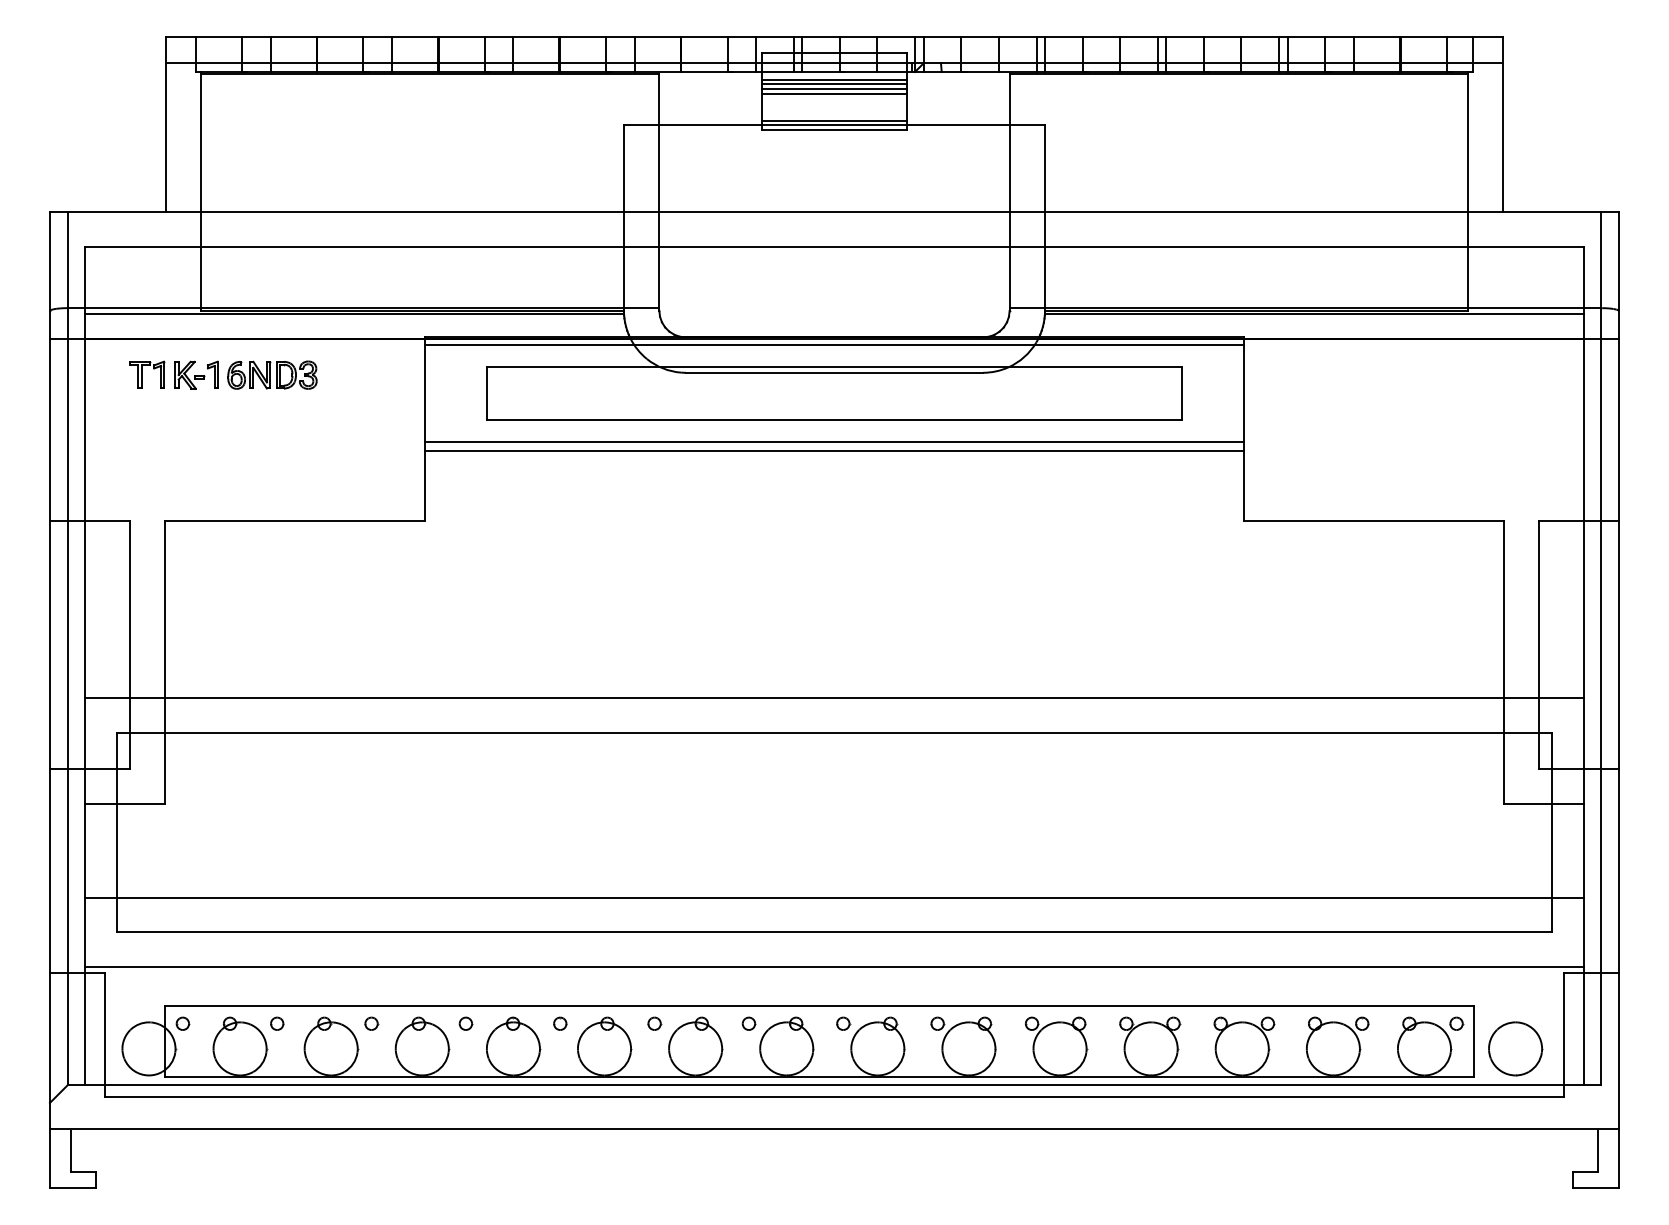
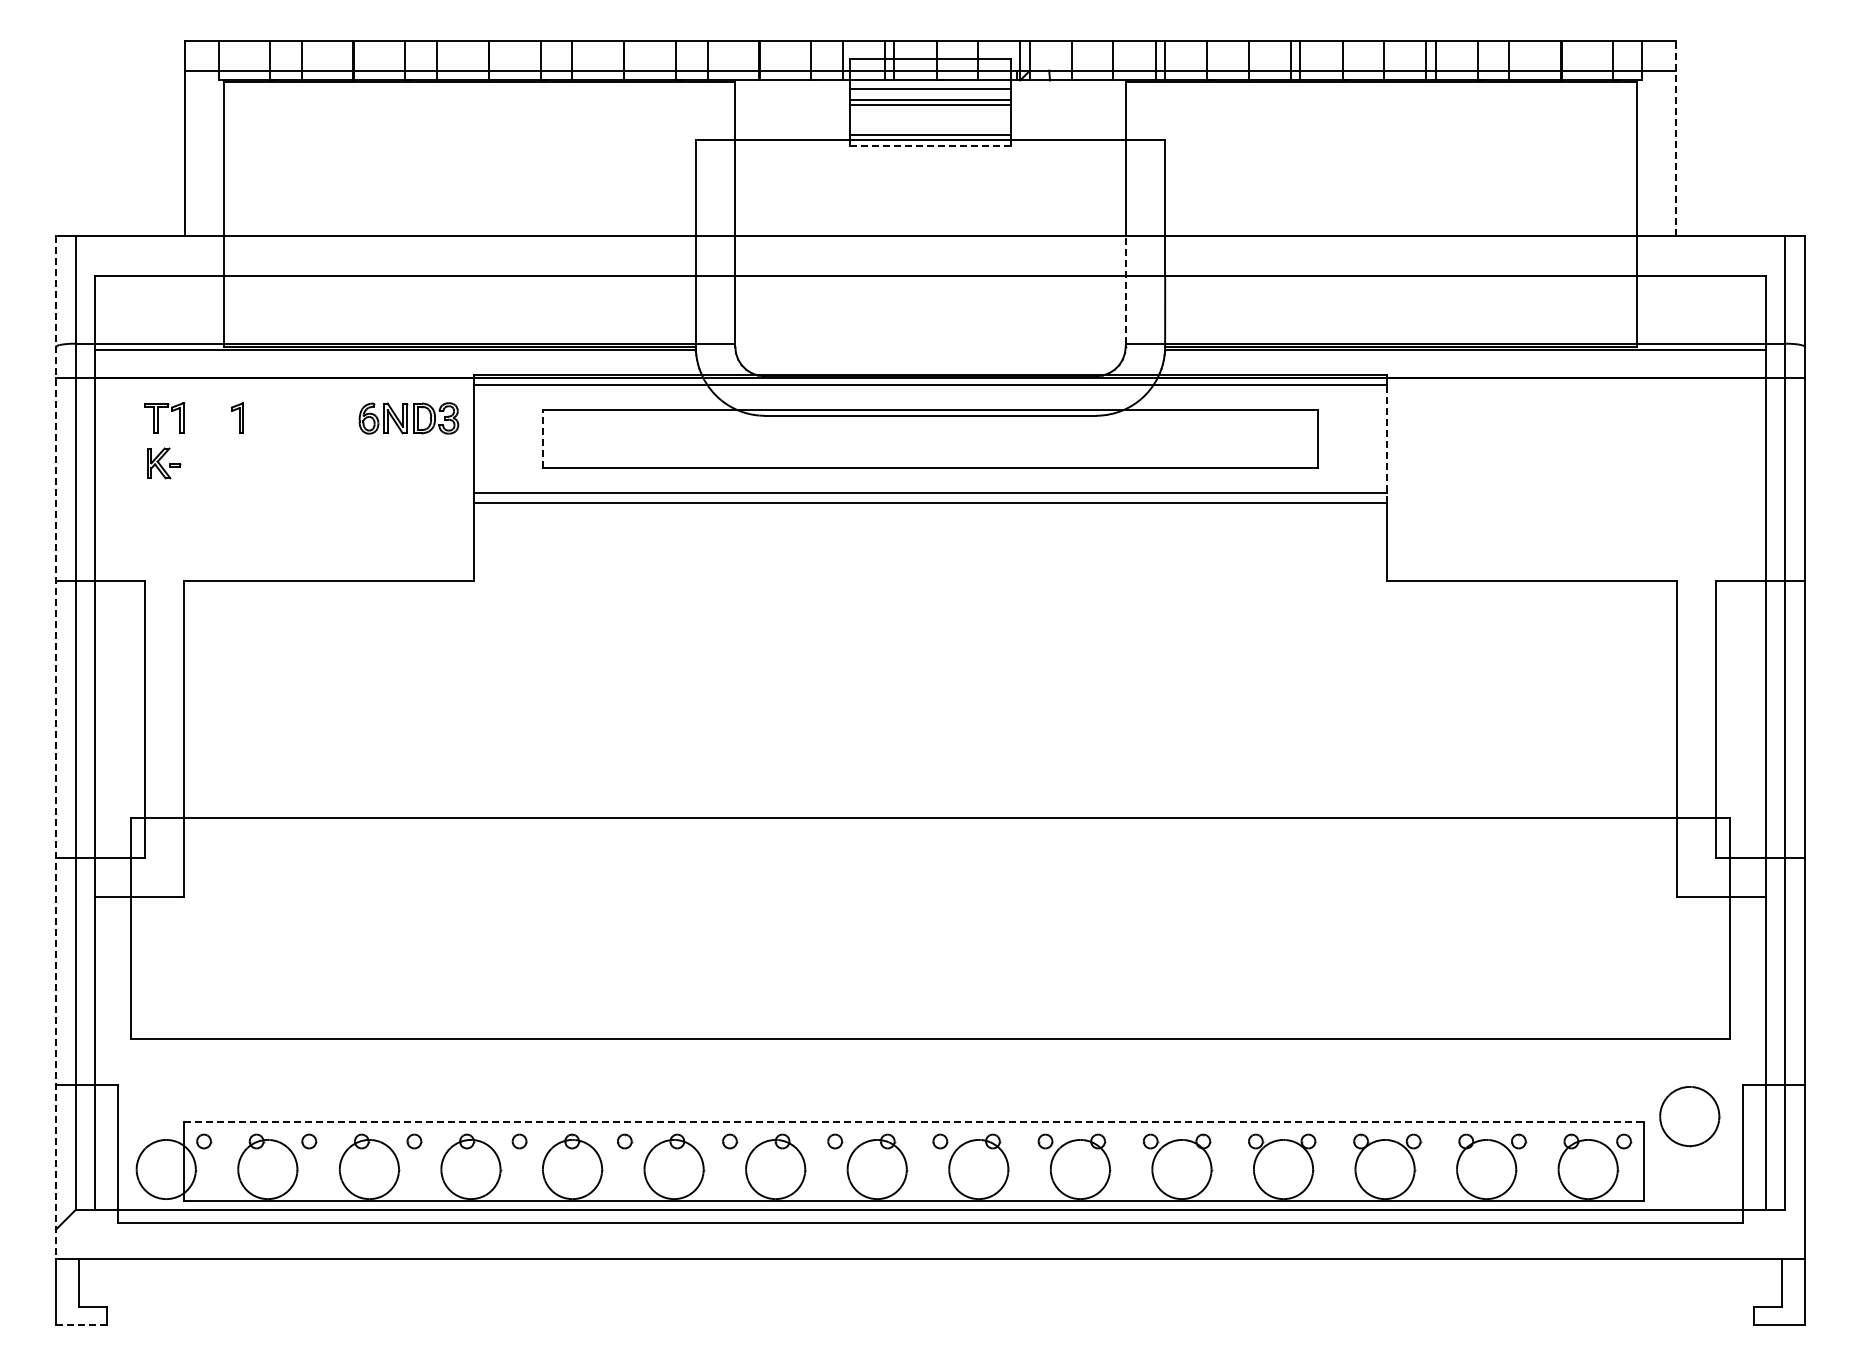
line: (834, 83) -> (930, 93), removed
line: (1502, 124) -> (1675, 138), solid -> dashed
line: (834, 130) -> (930, 145), solid -> dashed
line: (1009, 260) -> (1125, 290), solid -> dashed
part: (190, 375) -> (164, 463), moved
part: (272, 375) -> (408, 418), moved
line: (486, 393) -> (542, 438), solid -> dashed
line: (1244, 397) -> (1387, 443), solid -> dashed
line: (49, 670) -> (55, 747), solid -> dashed
line: (834, 698) -> (930, 778), removed
line: (834, 898) -> (930, 1001), removed
line: (834, 967) -> (930, 1078), removed
line: (820, 1005) -> (914, 1121), solid -> dashed
part: (1515, 1048) -> (1689, 1116), moved
line: (72, 1187) -> (81, 1324), solid -> dashed

